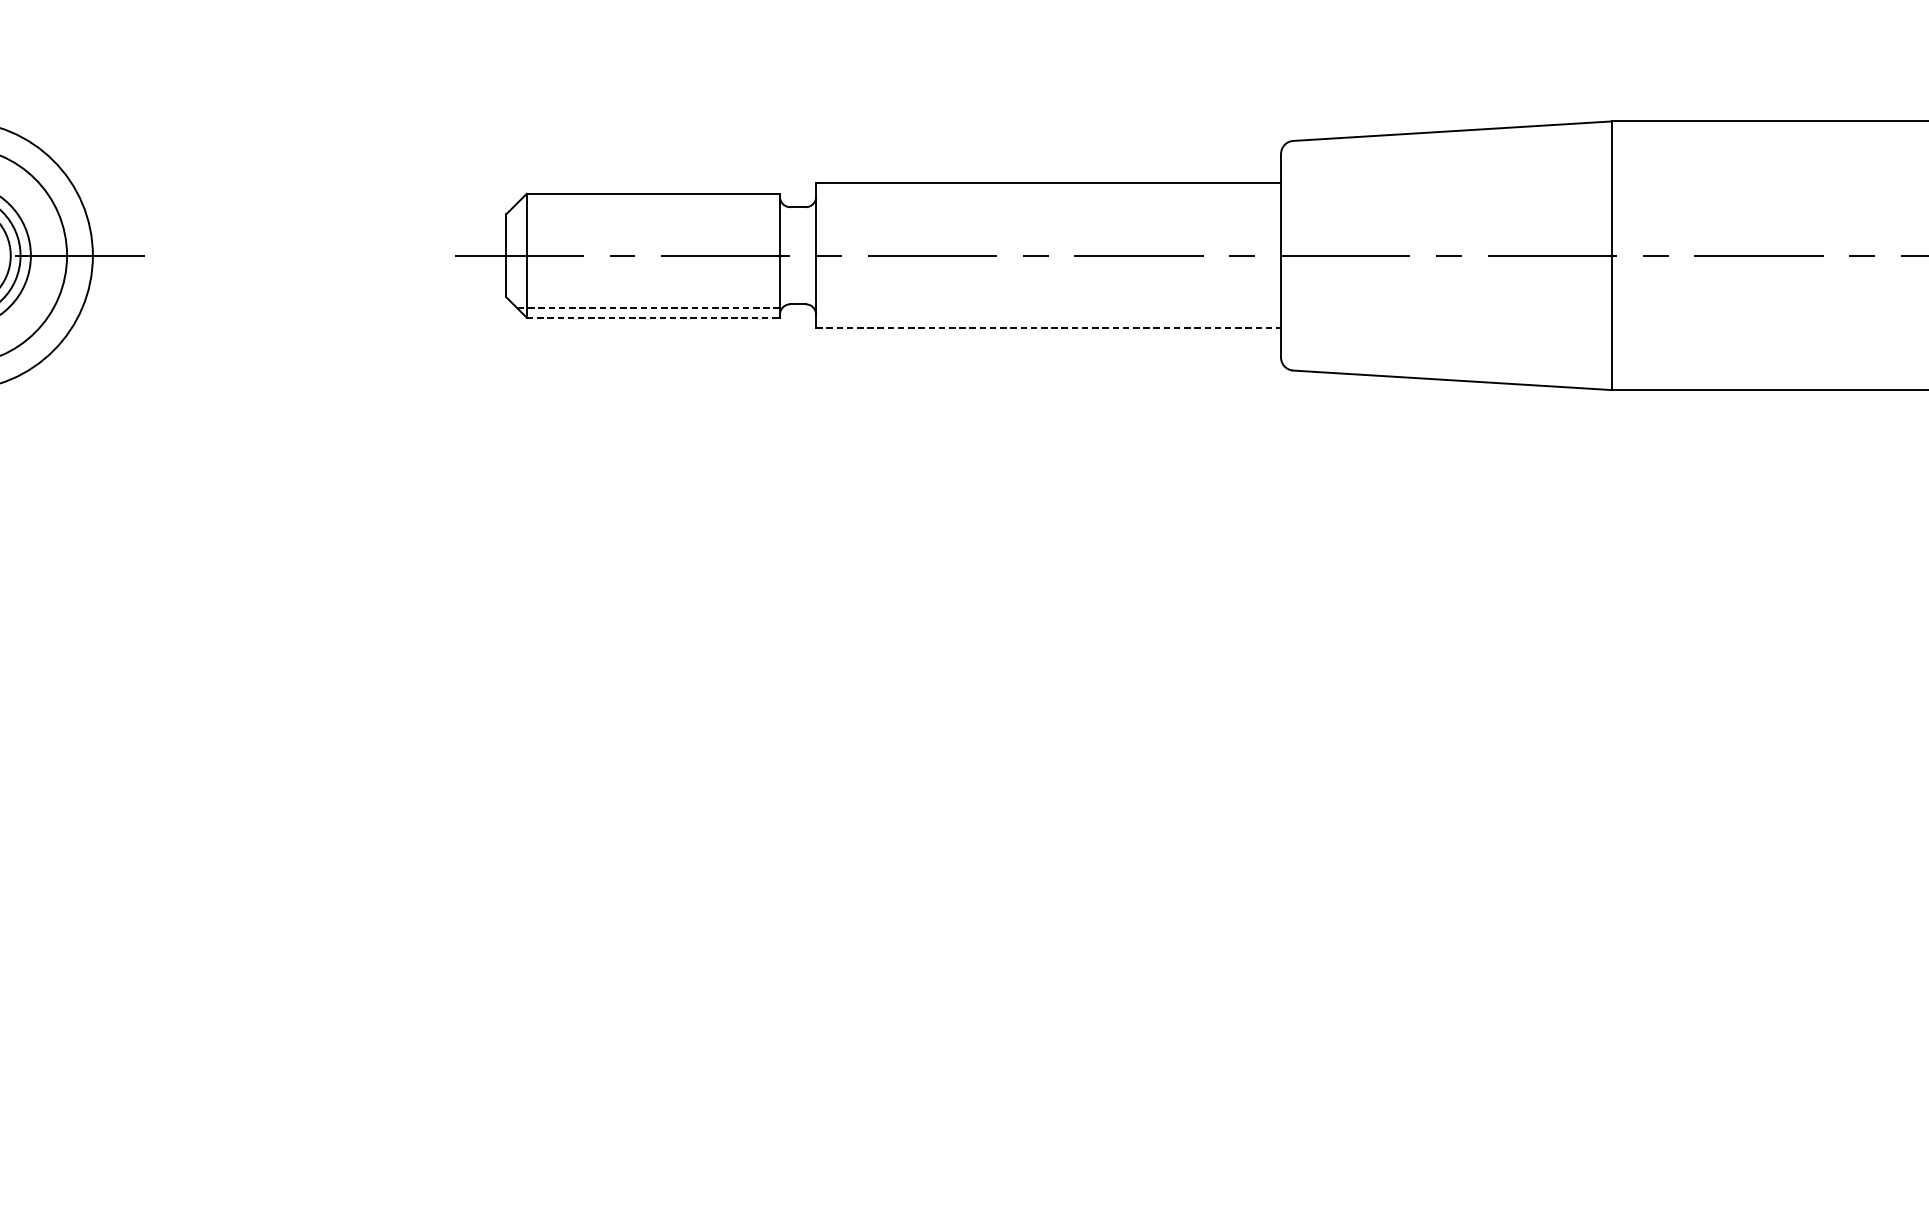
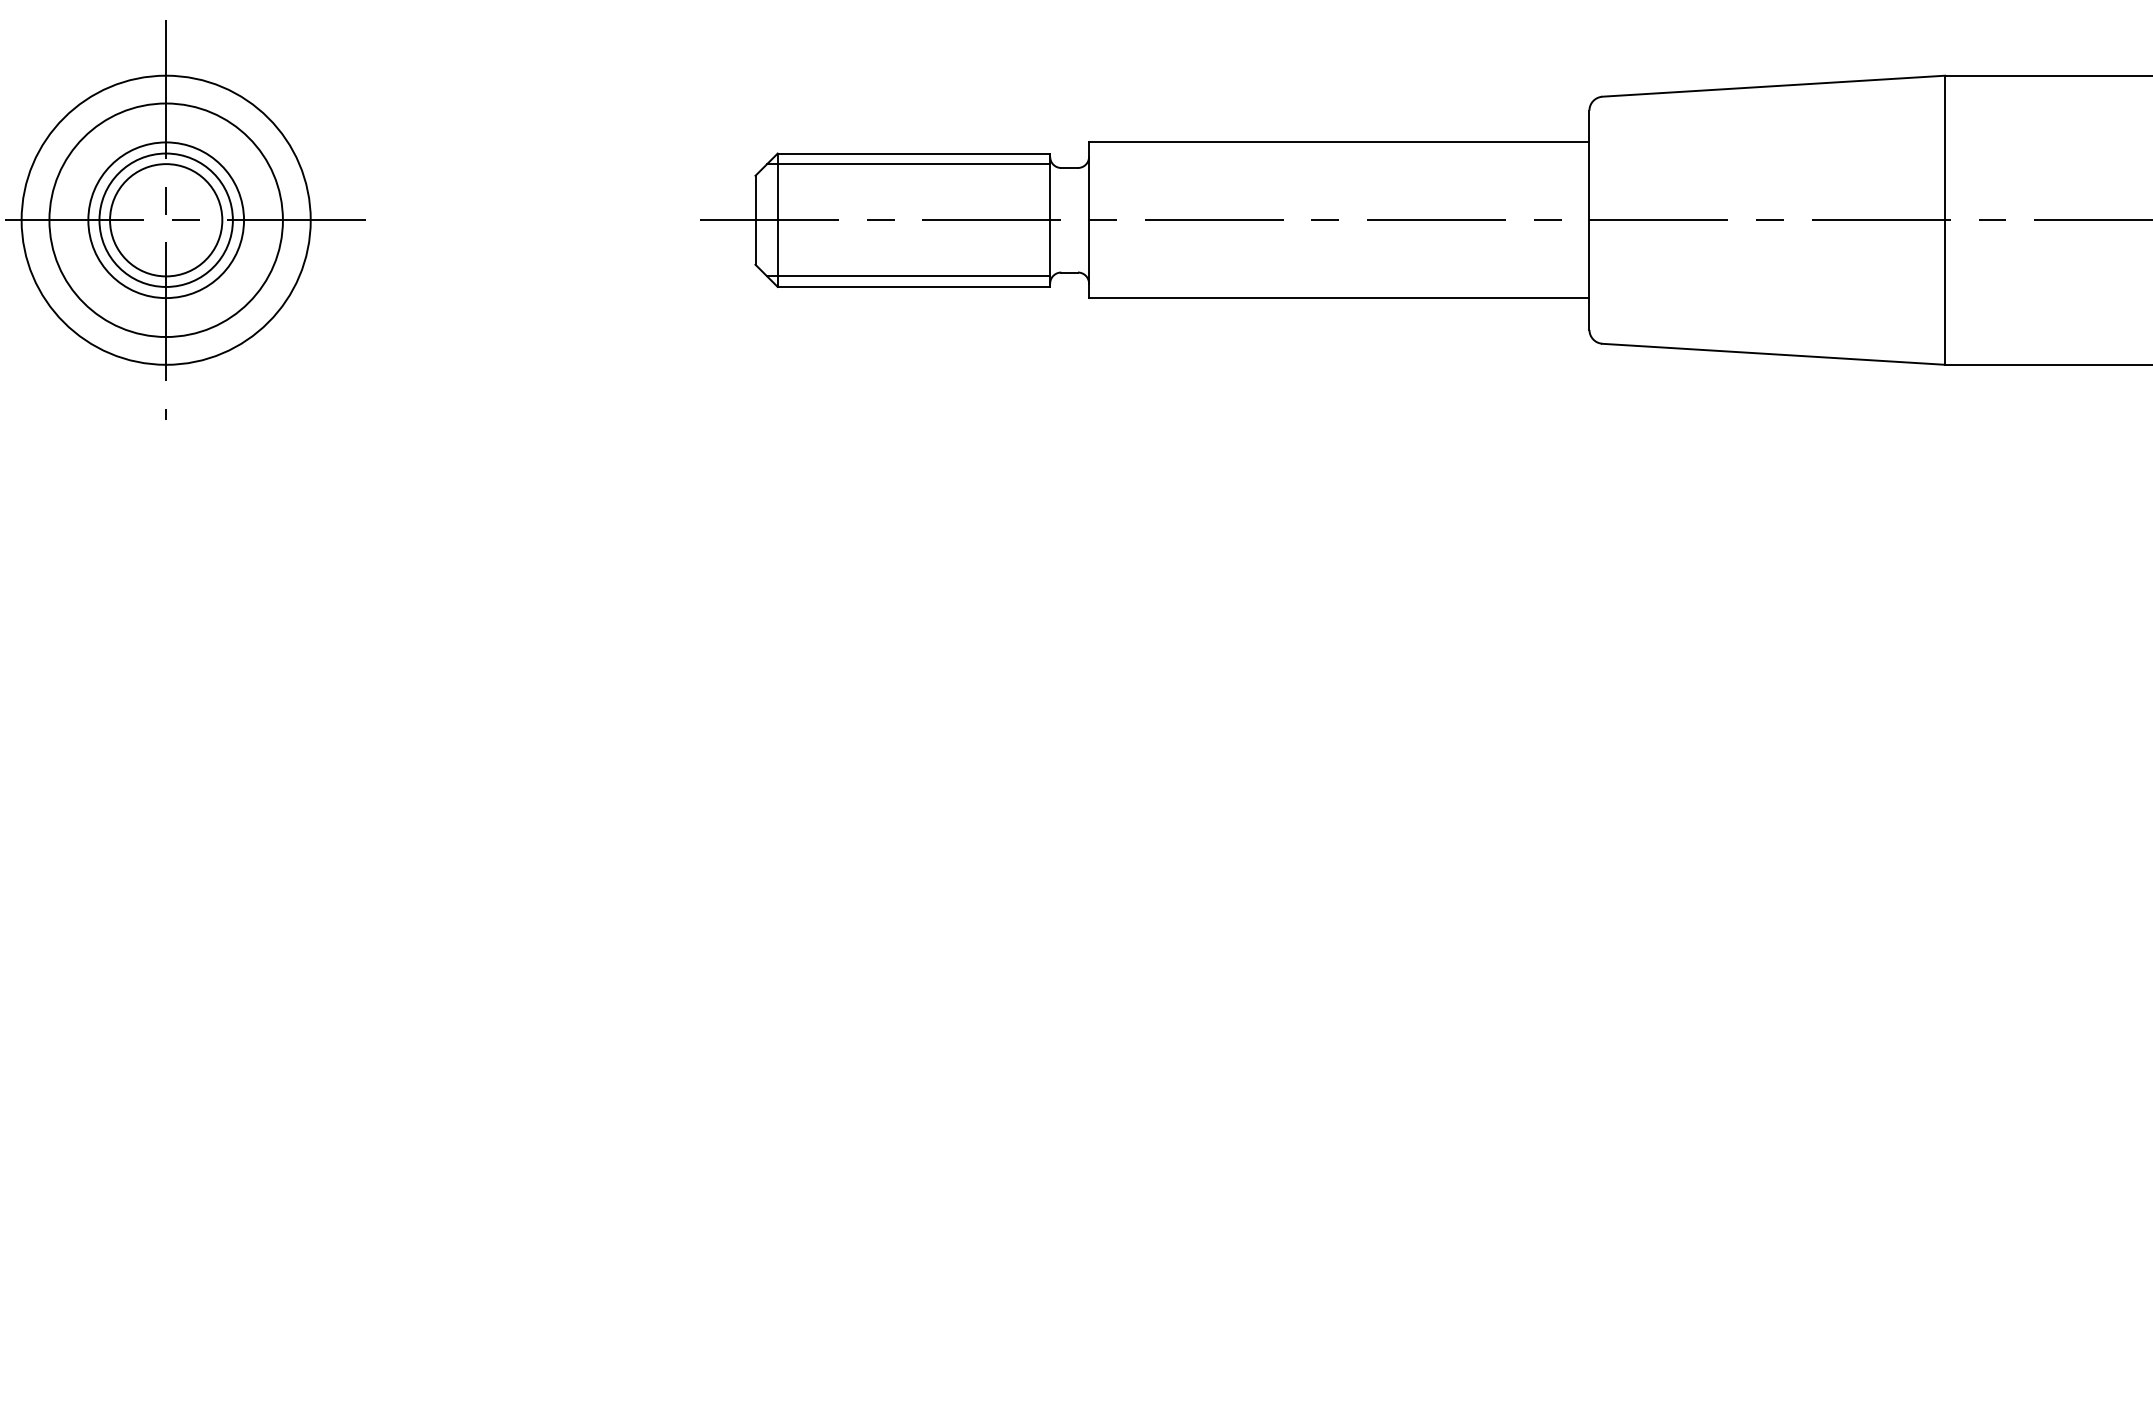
line: (648, 203) -> (908, 164), added
line: (648, 308) -> (908, 276), dashed -> solid
line: (653, 317) -> (914, 286), dashed -> solid
line: (1048, 328) -> (1339, 298), dashed -> solid

